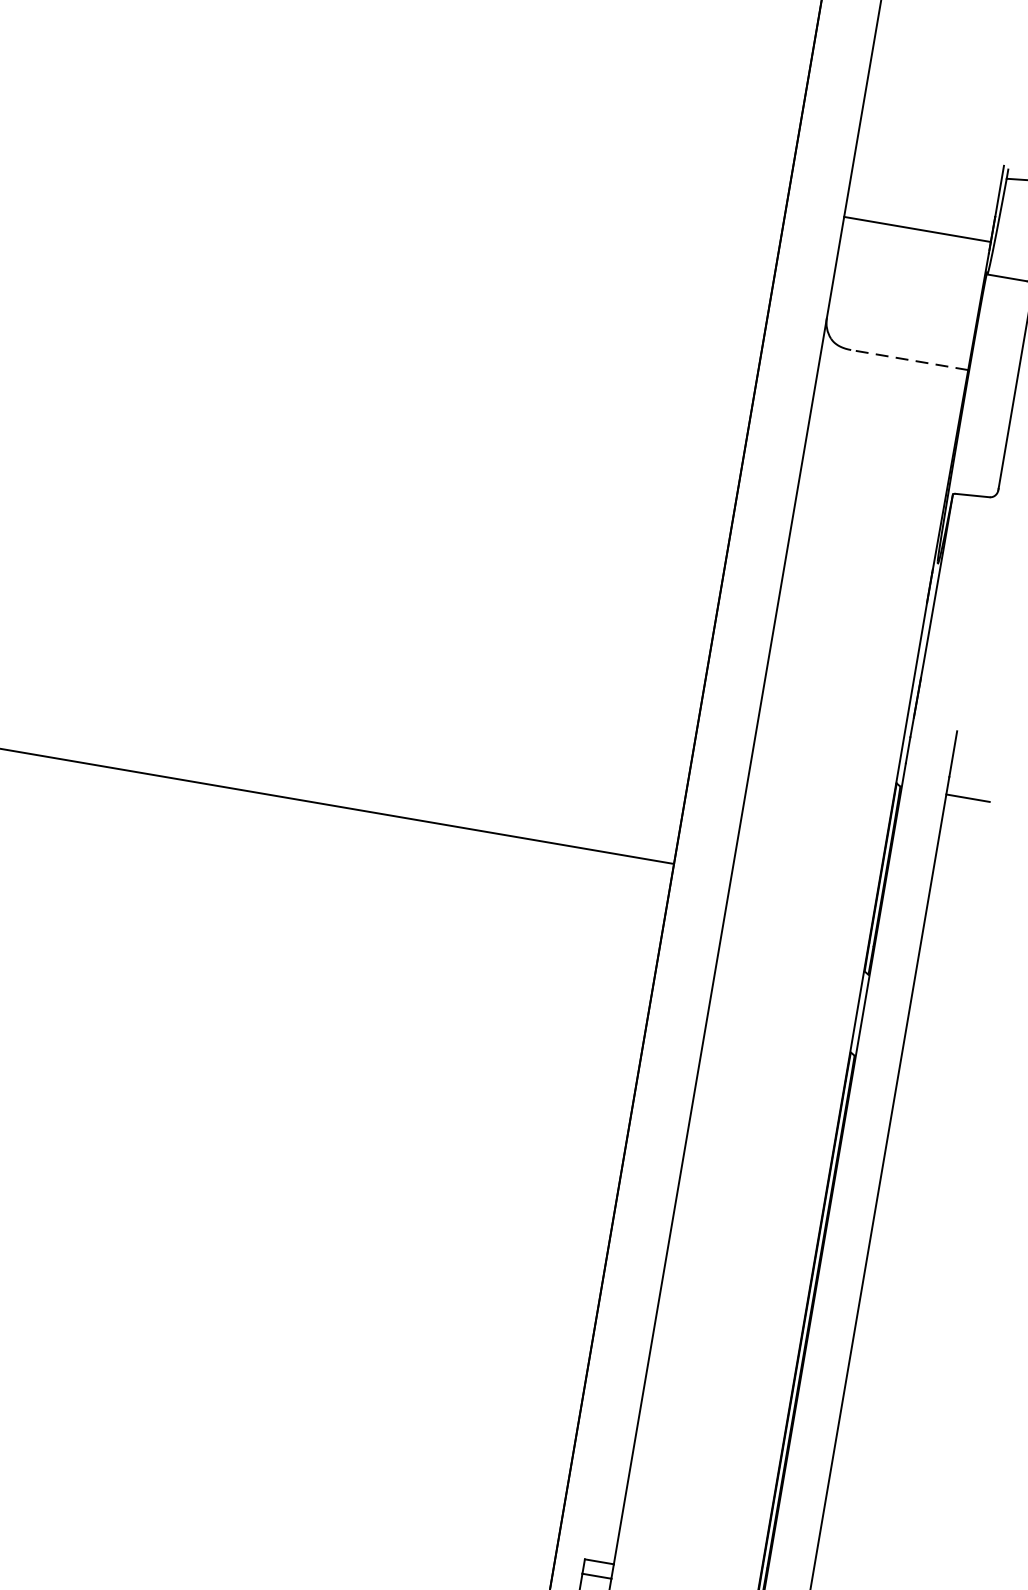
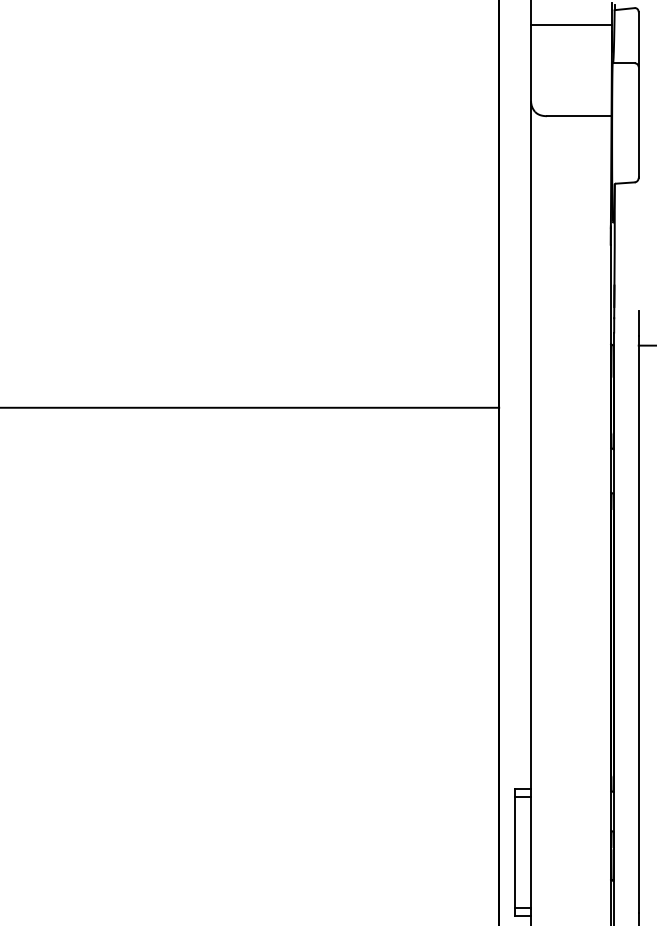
line: (917, 229) -> (571, 25), moved
line: (908, 360) -> (578, 116), dashed -> solid

